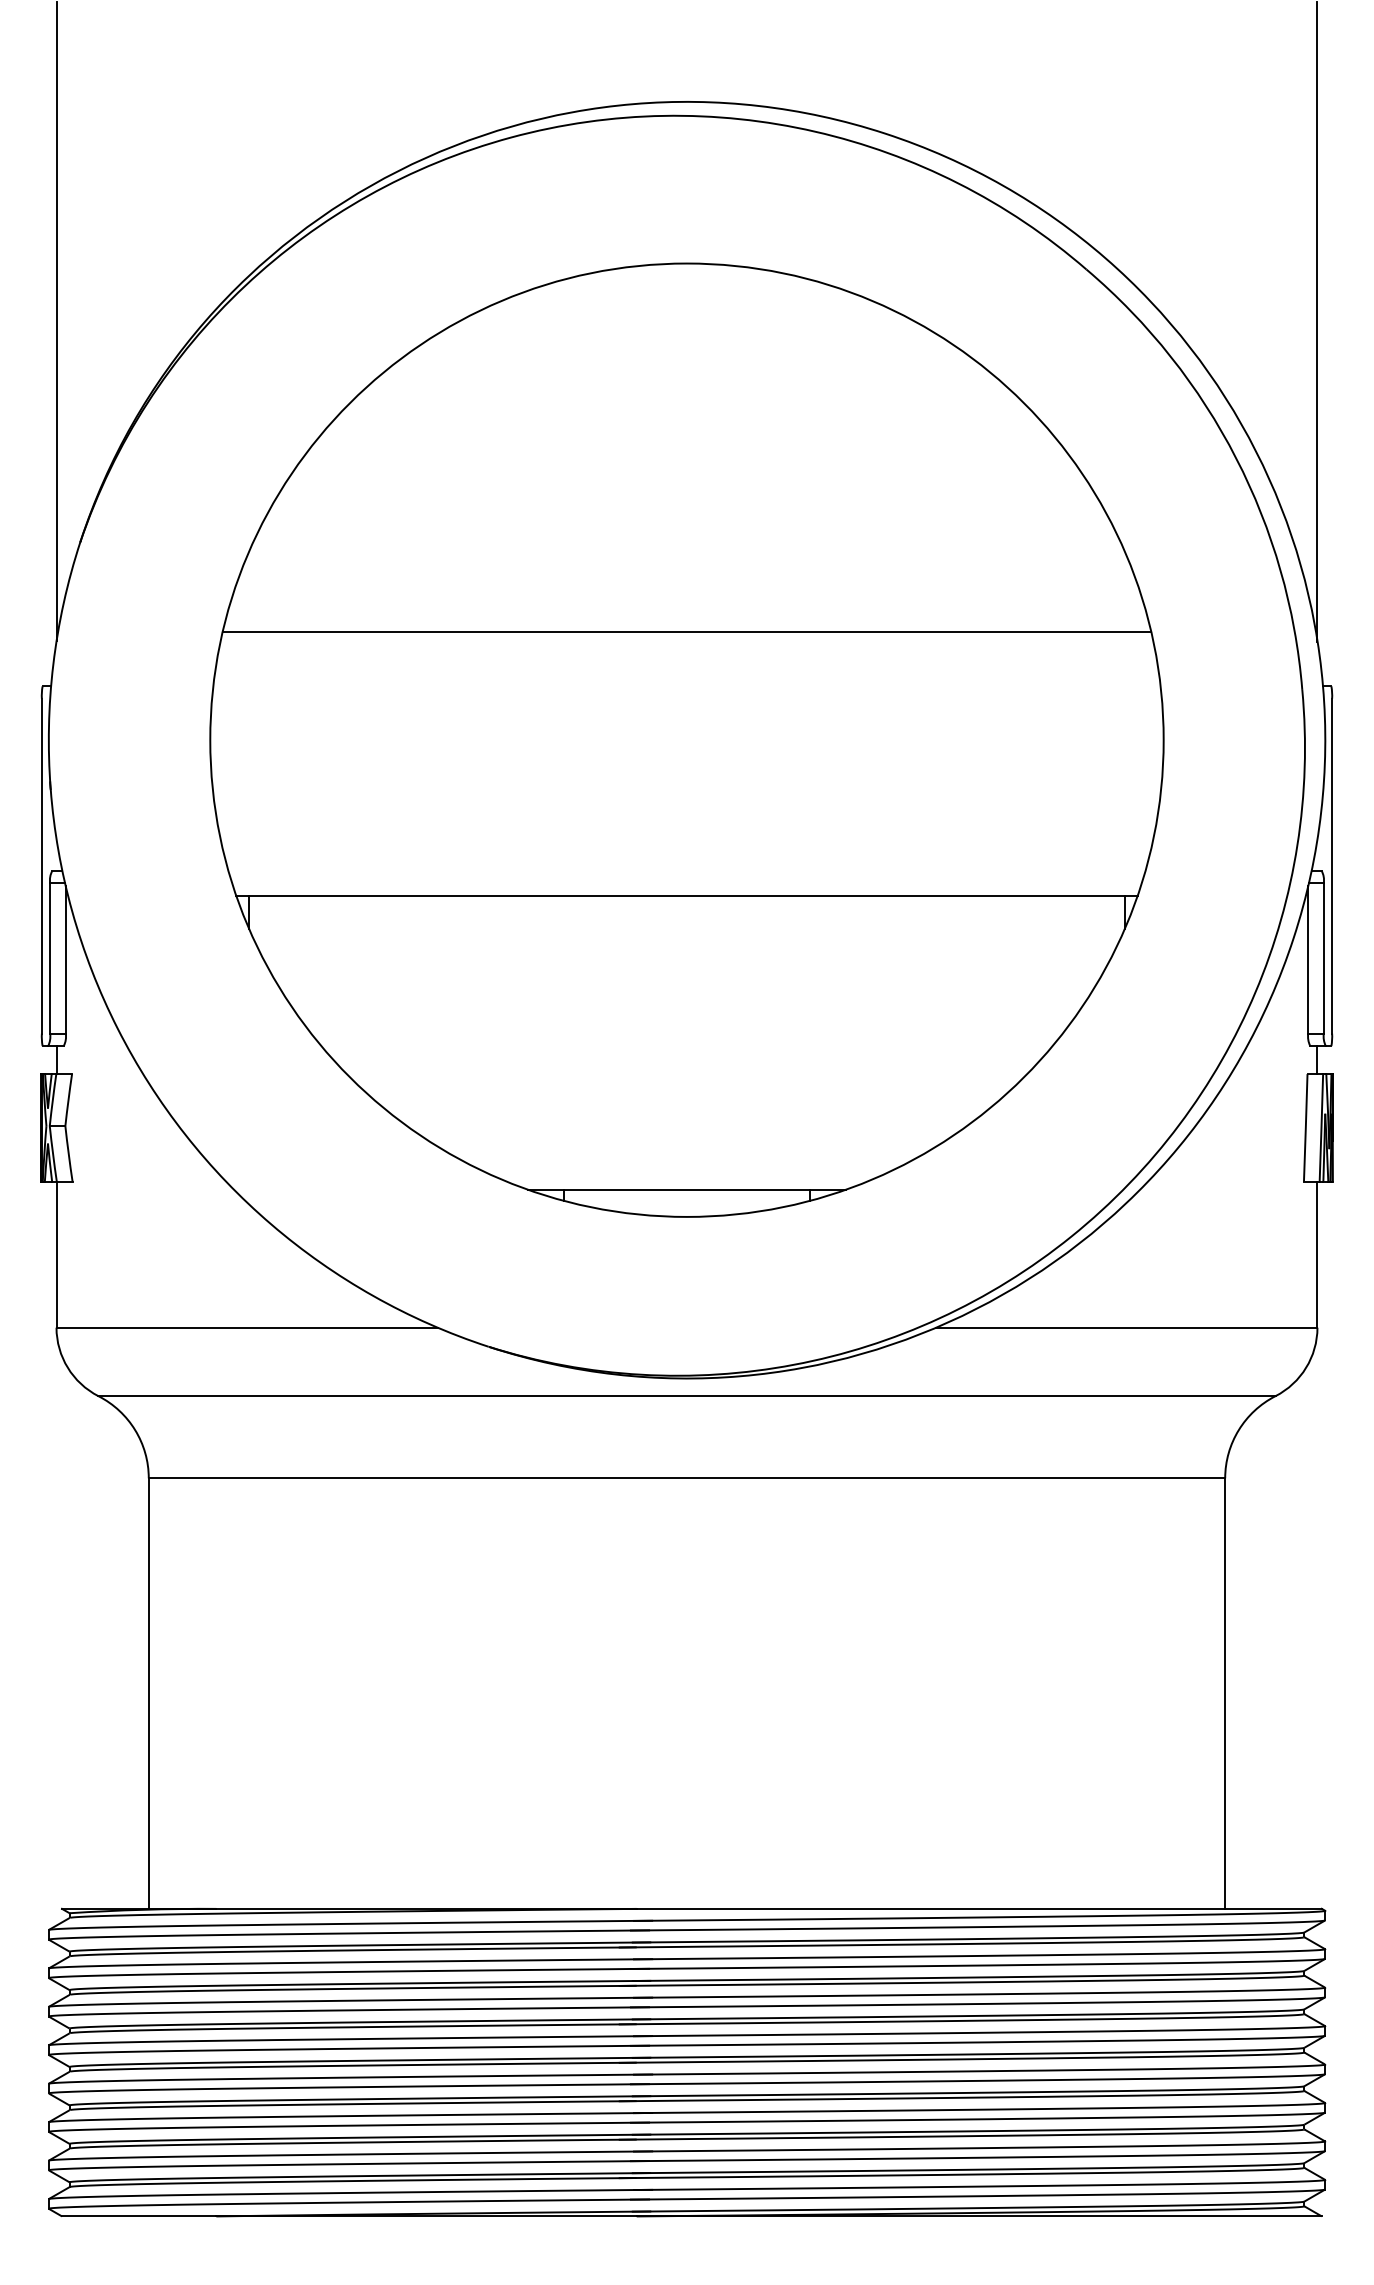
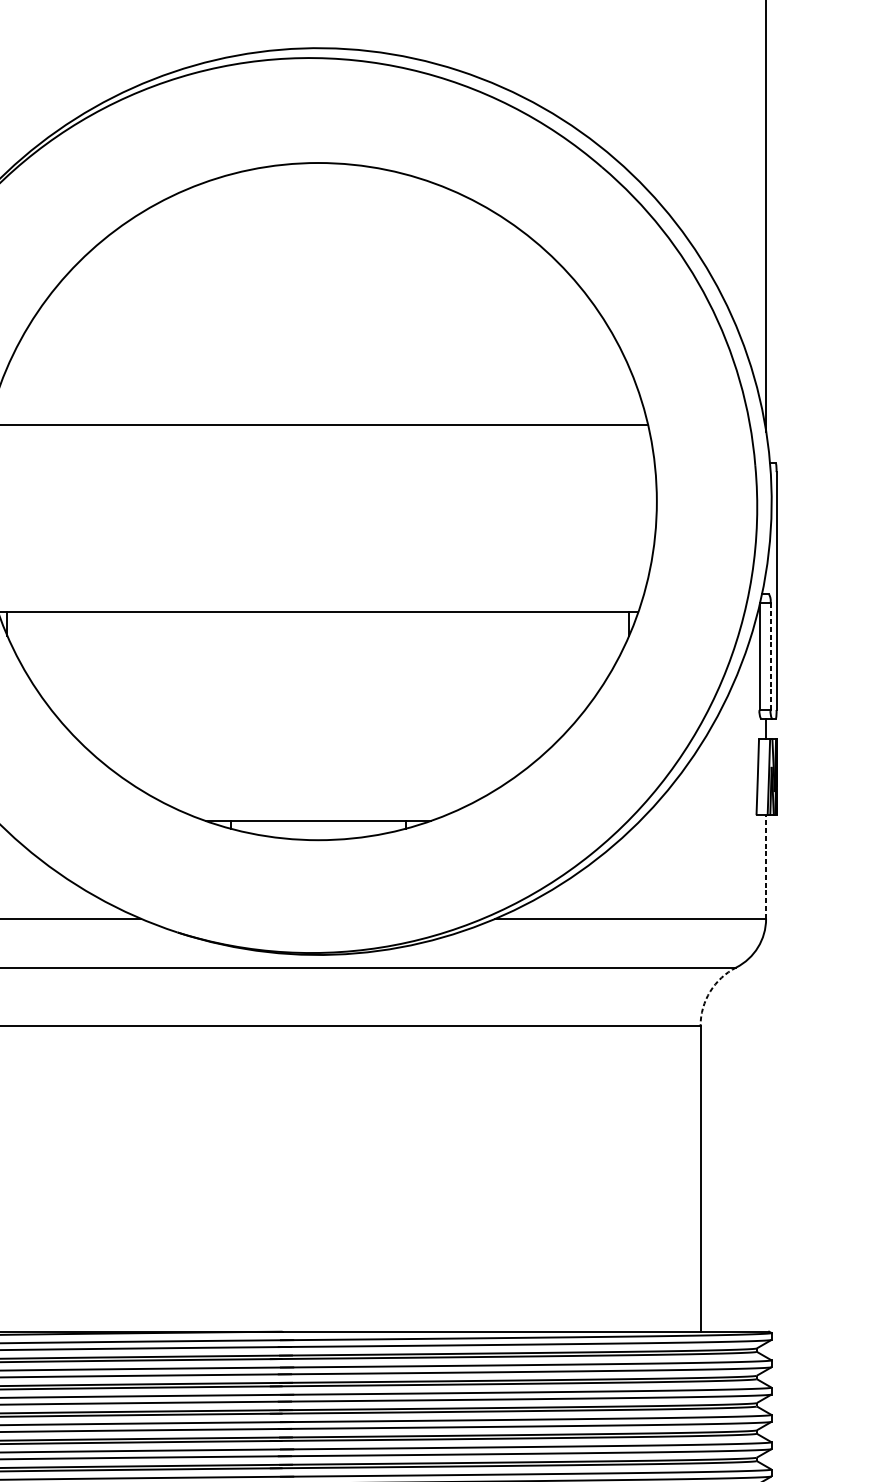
line: (1323, 957) -> (770, 655), solid -> dashed
line: (1317, 1254) -> (766, 866), solid -> dashed
arc: (1238, 1430) -> (710, 991), solid -> dashed

